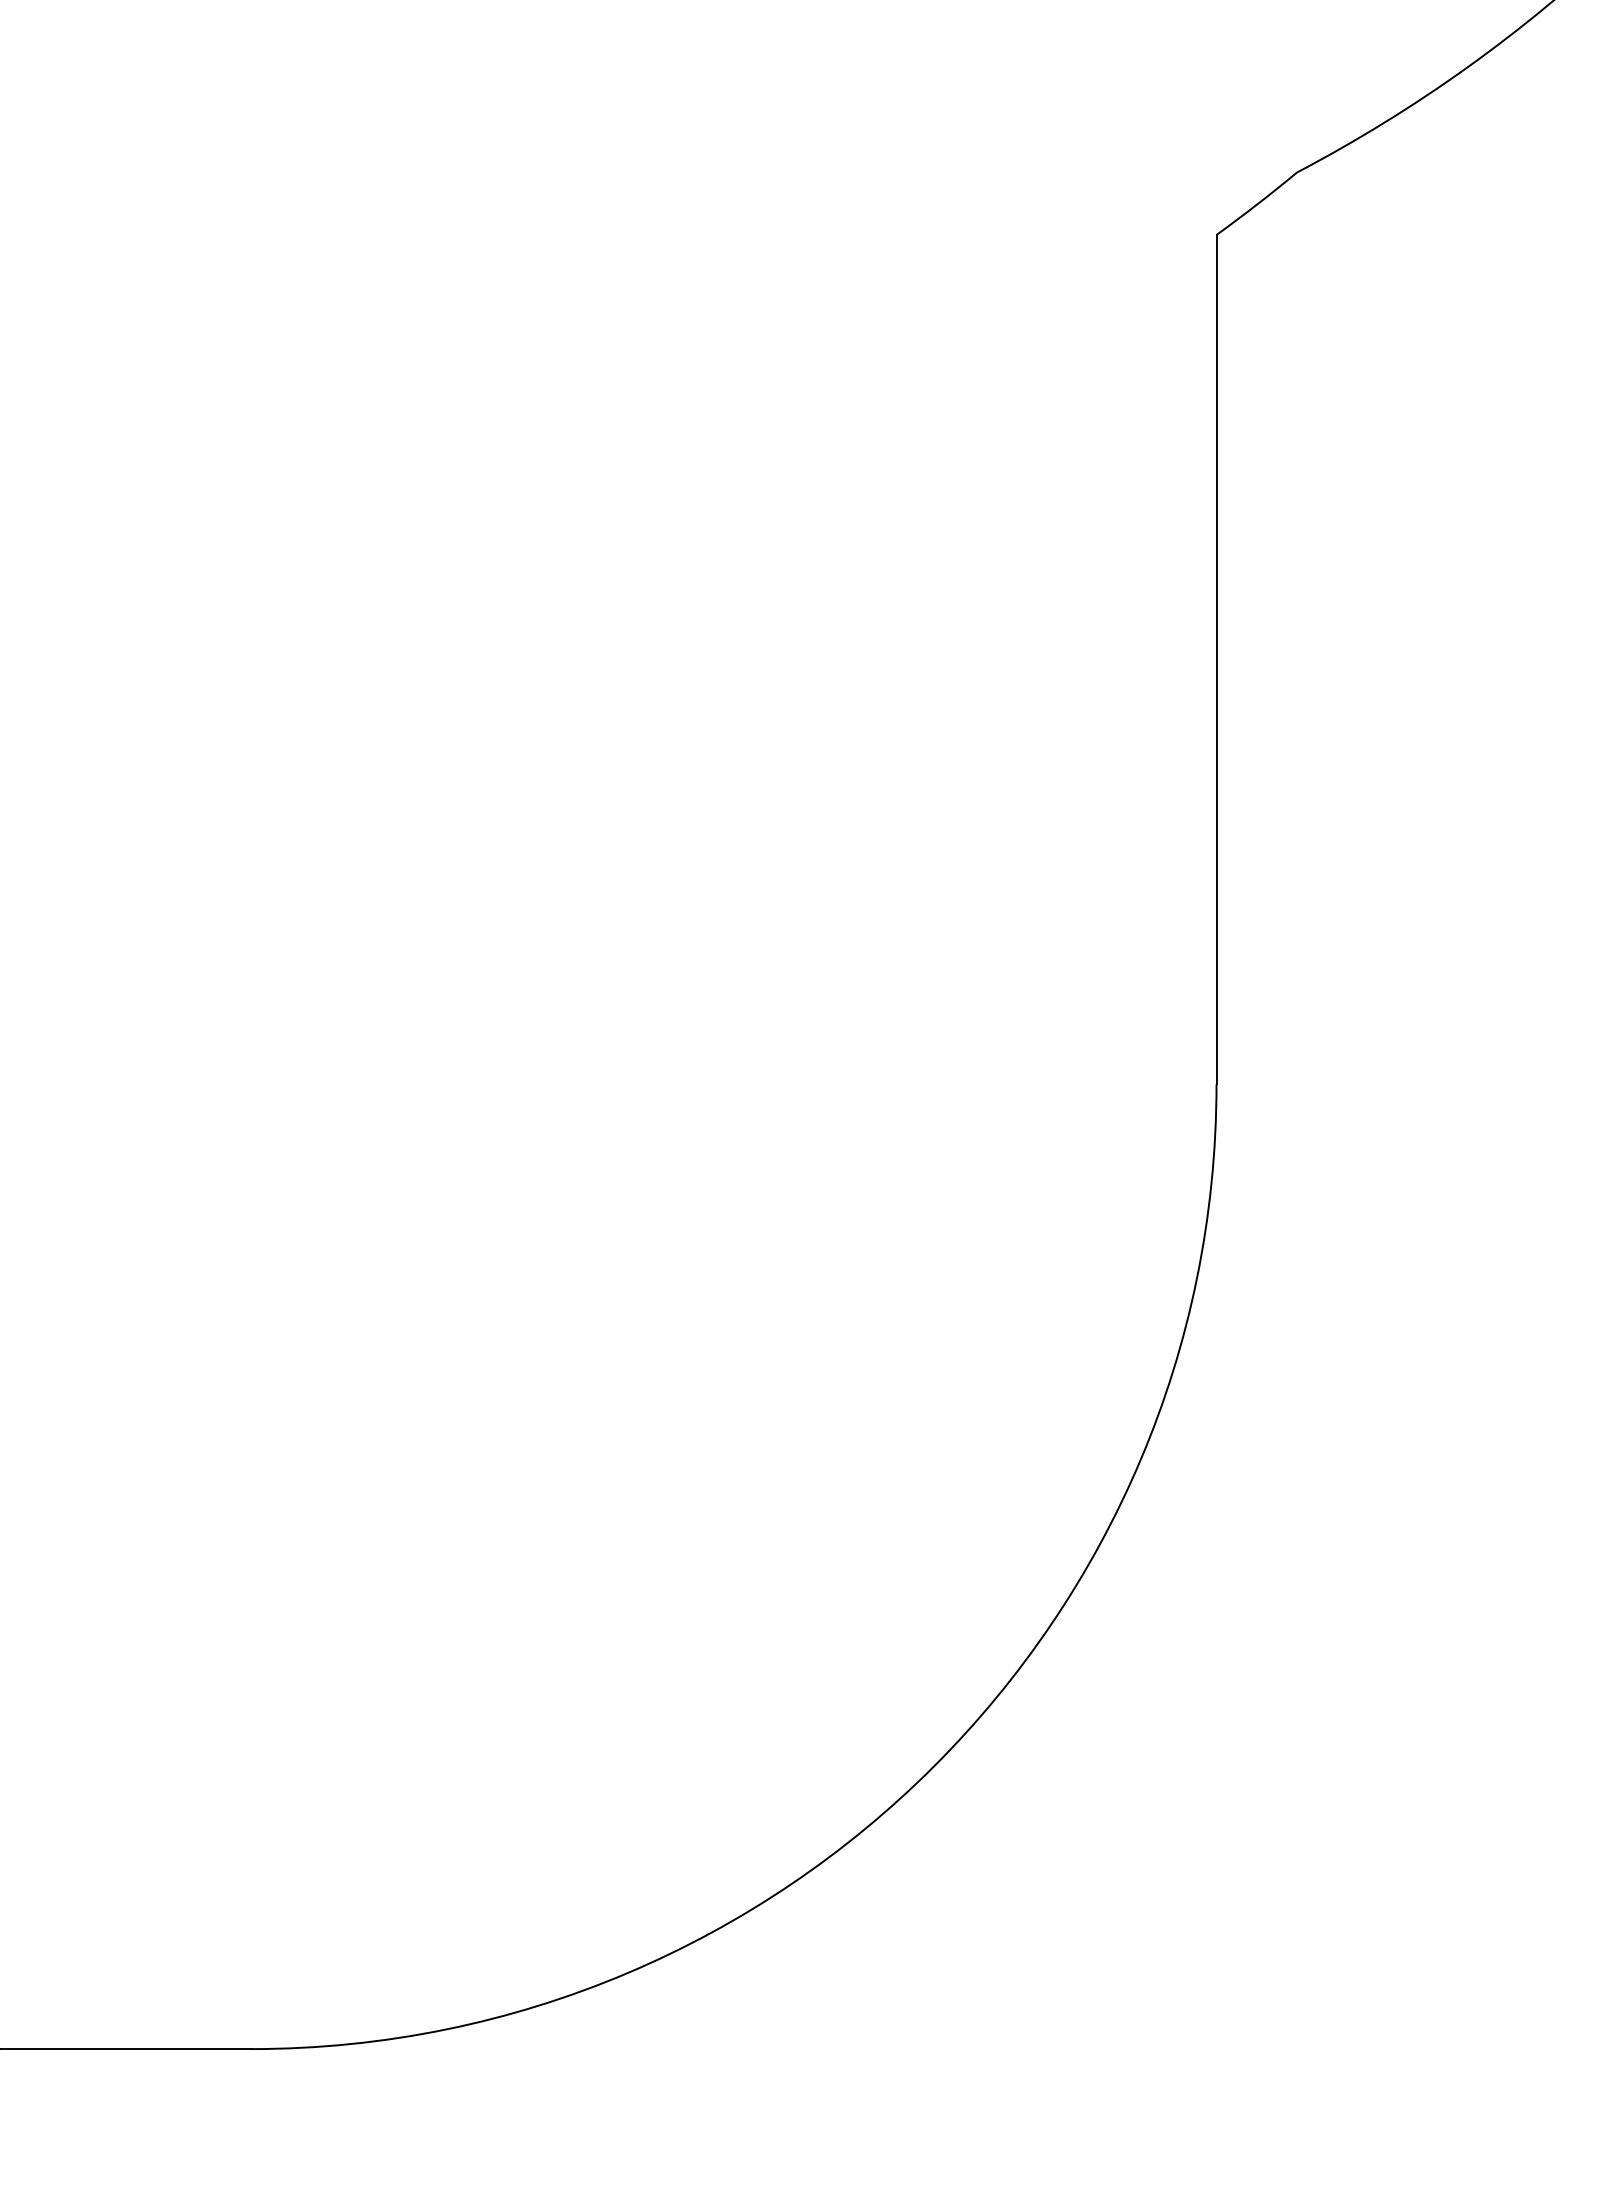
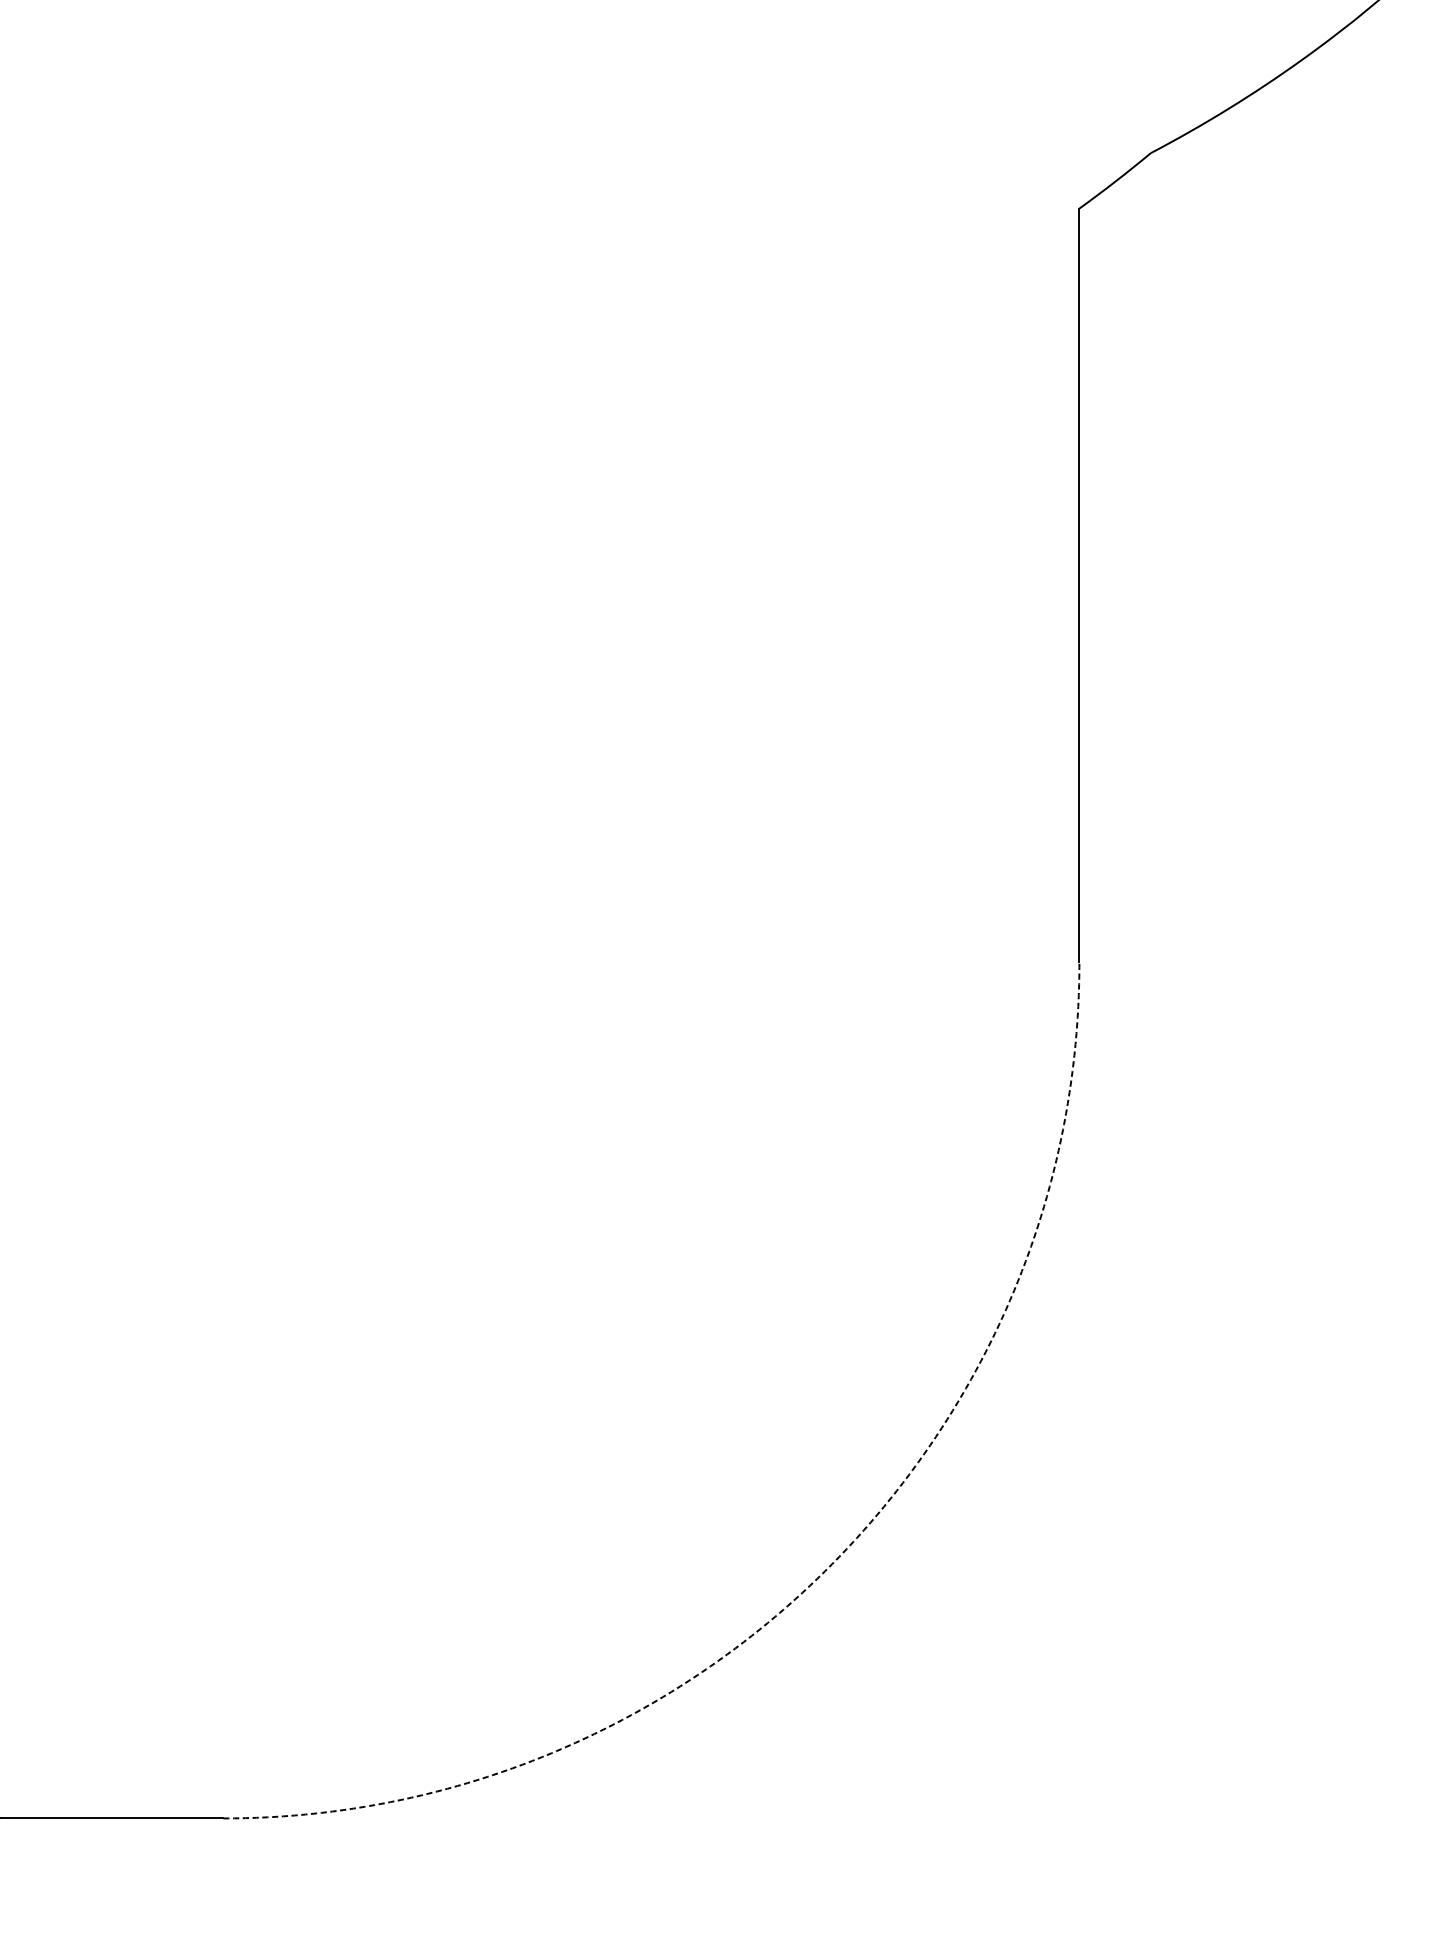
arc: (933, 1766) -> (828, 1567), solid -> dashed

